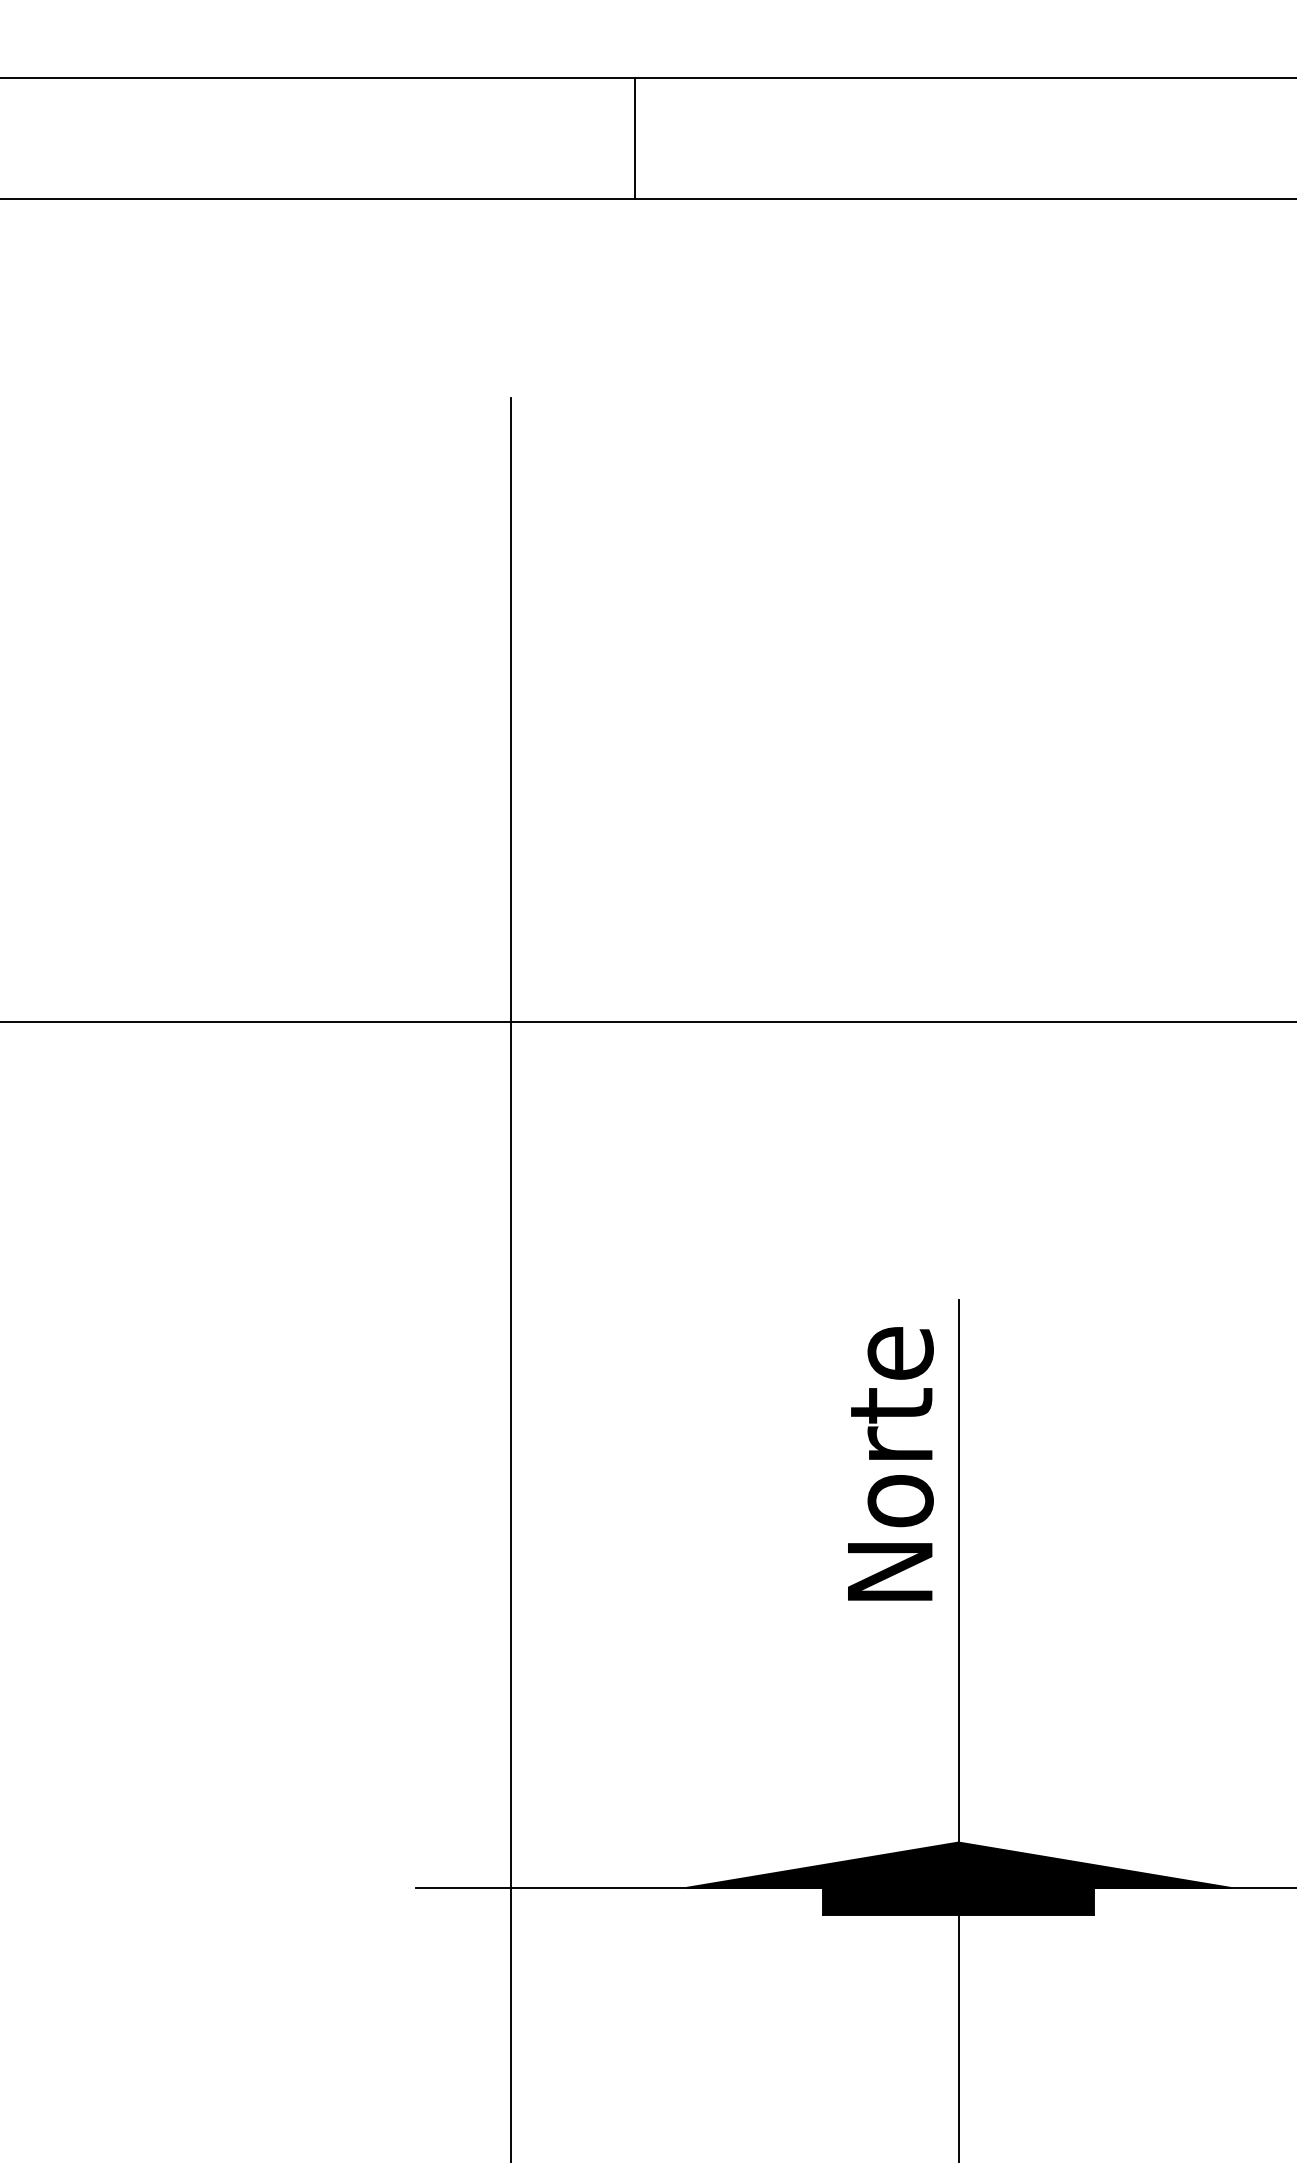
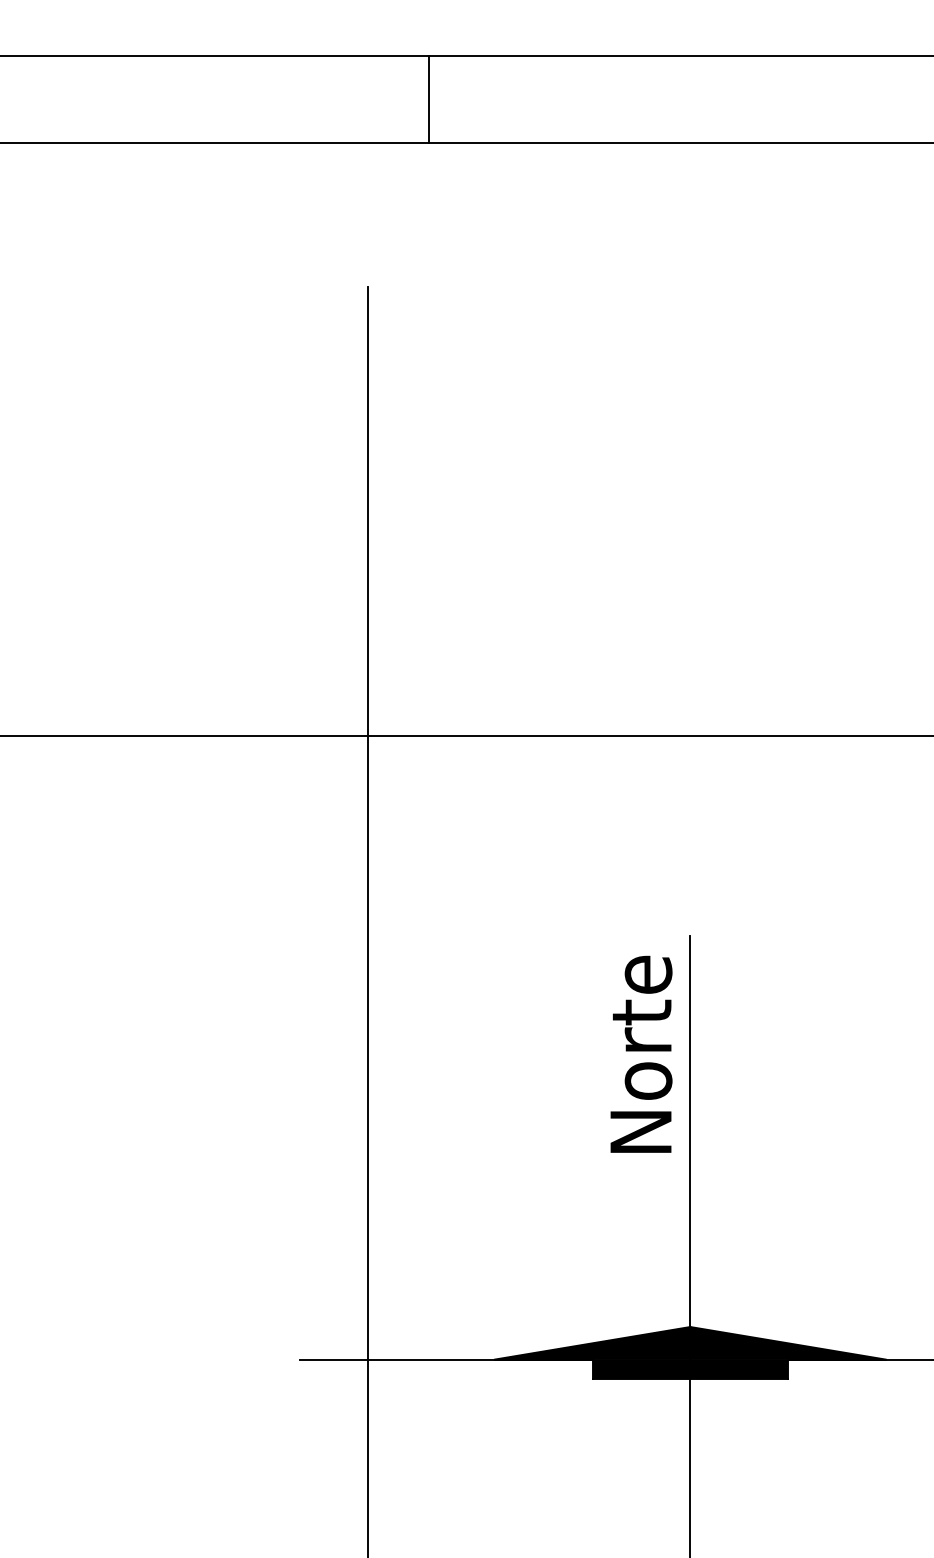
line: (635, 138) -> (429, 99), moved

